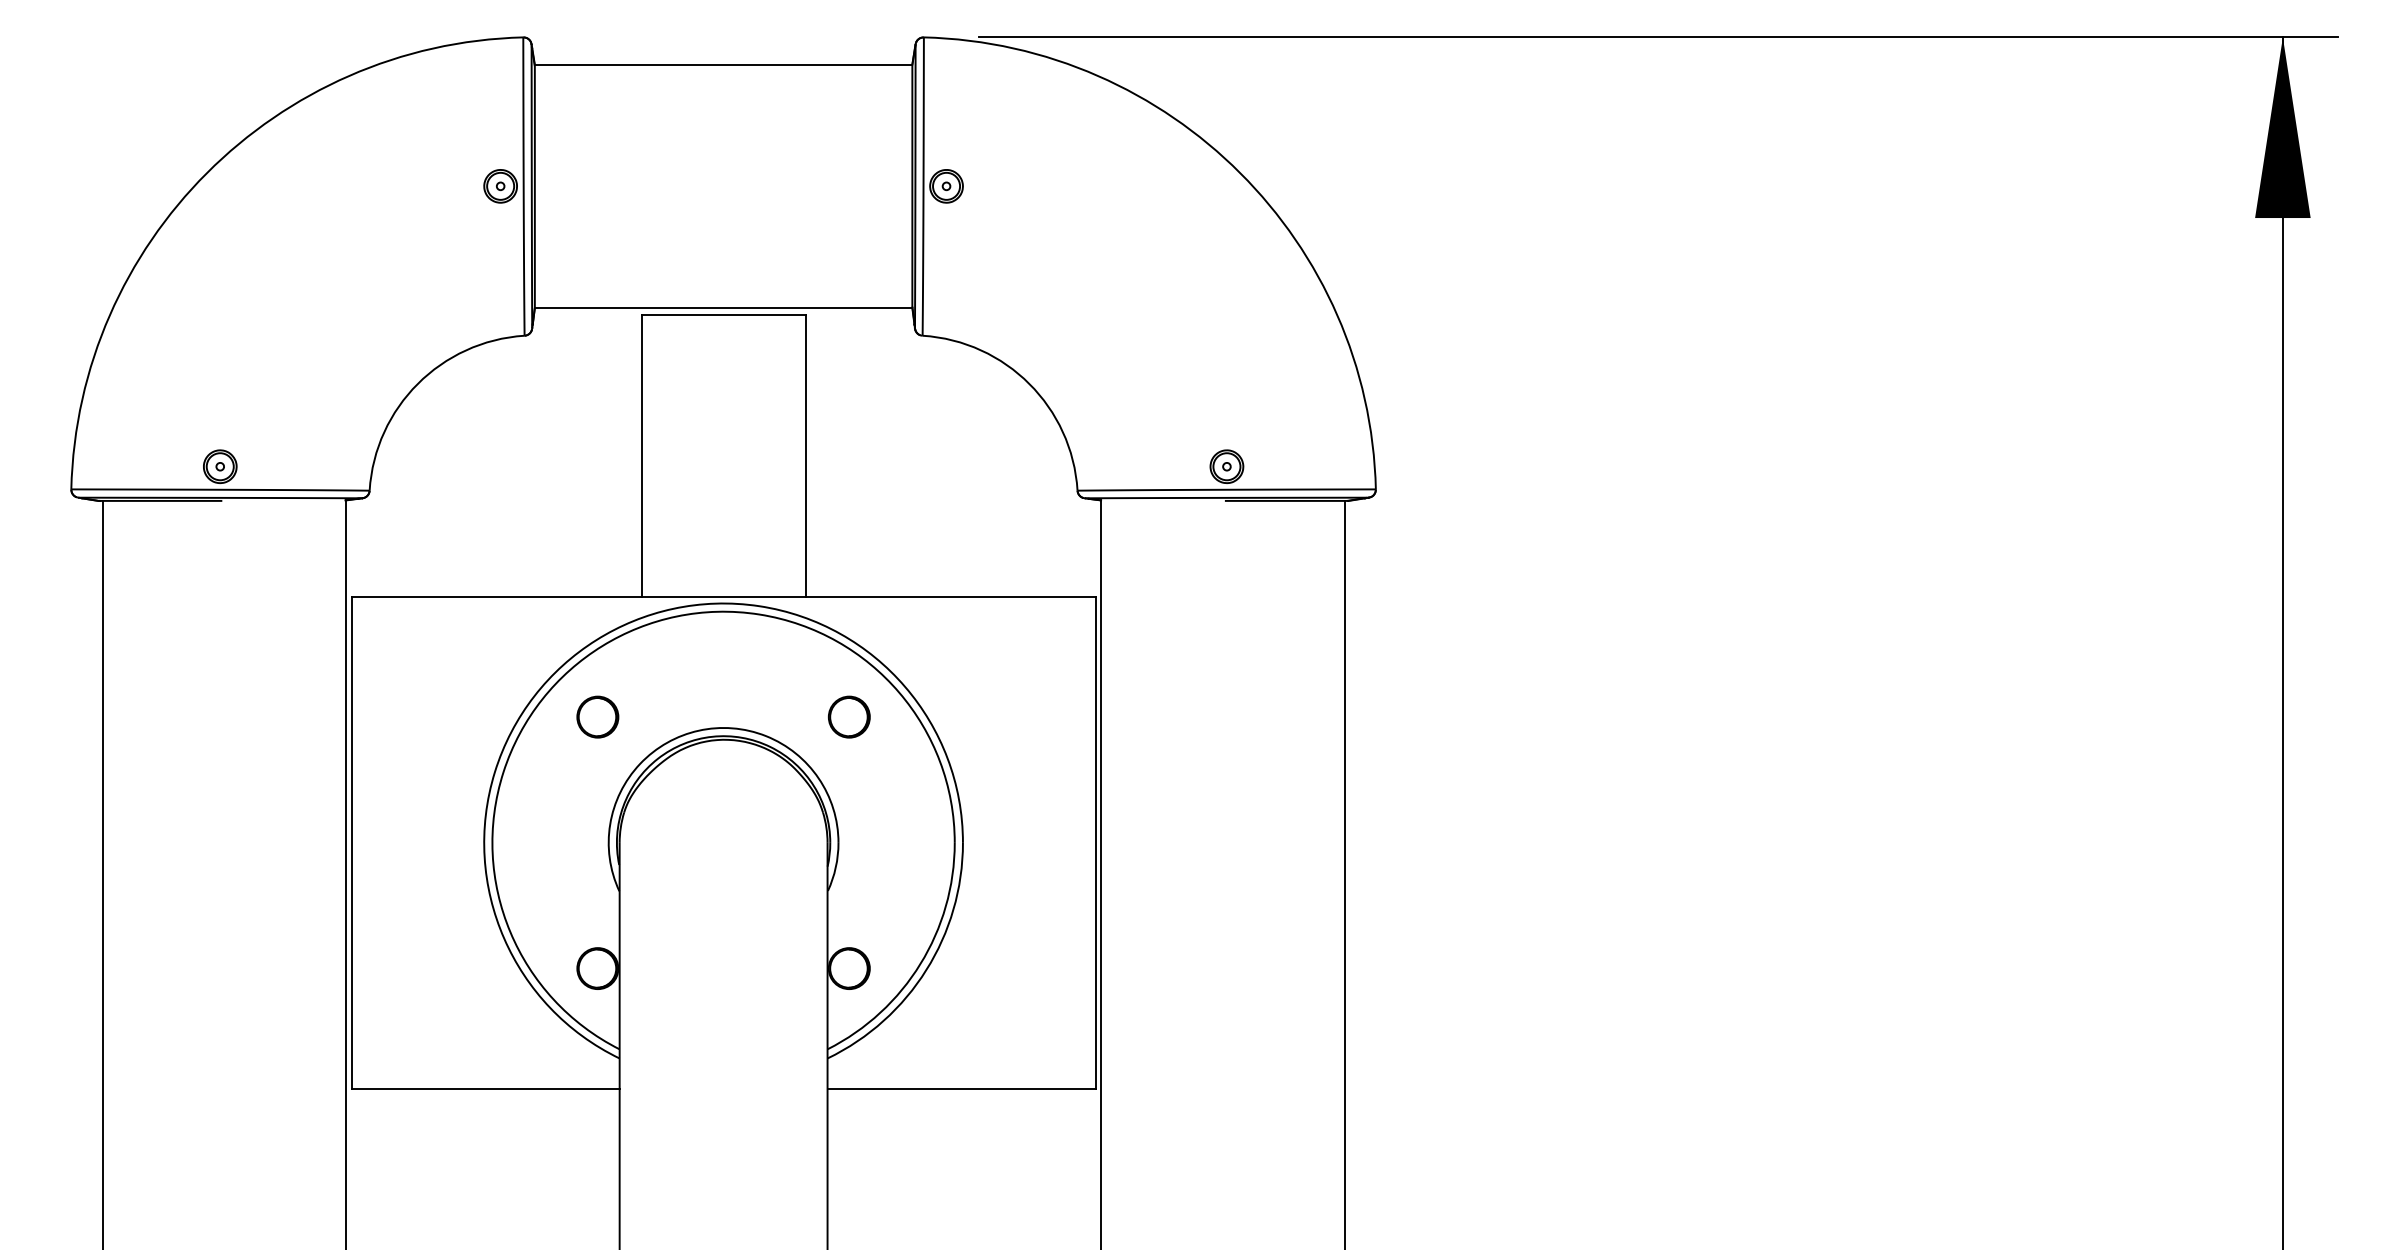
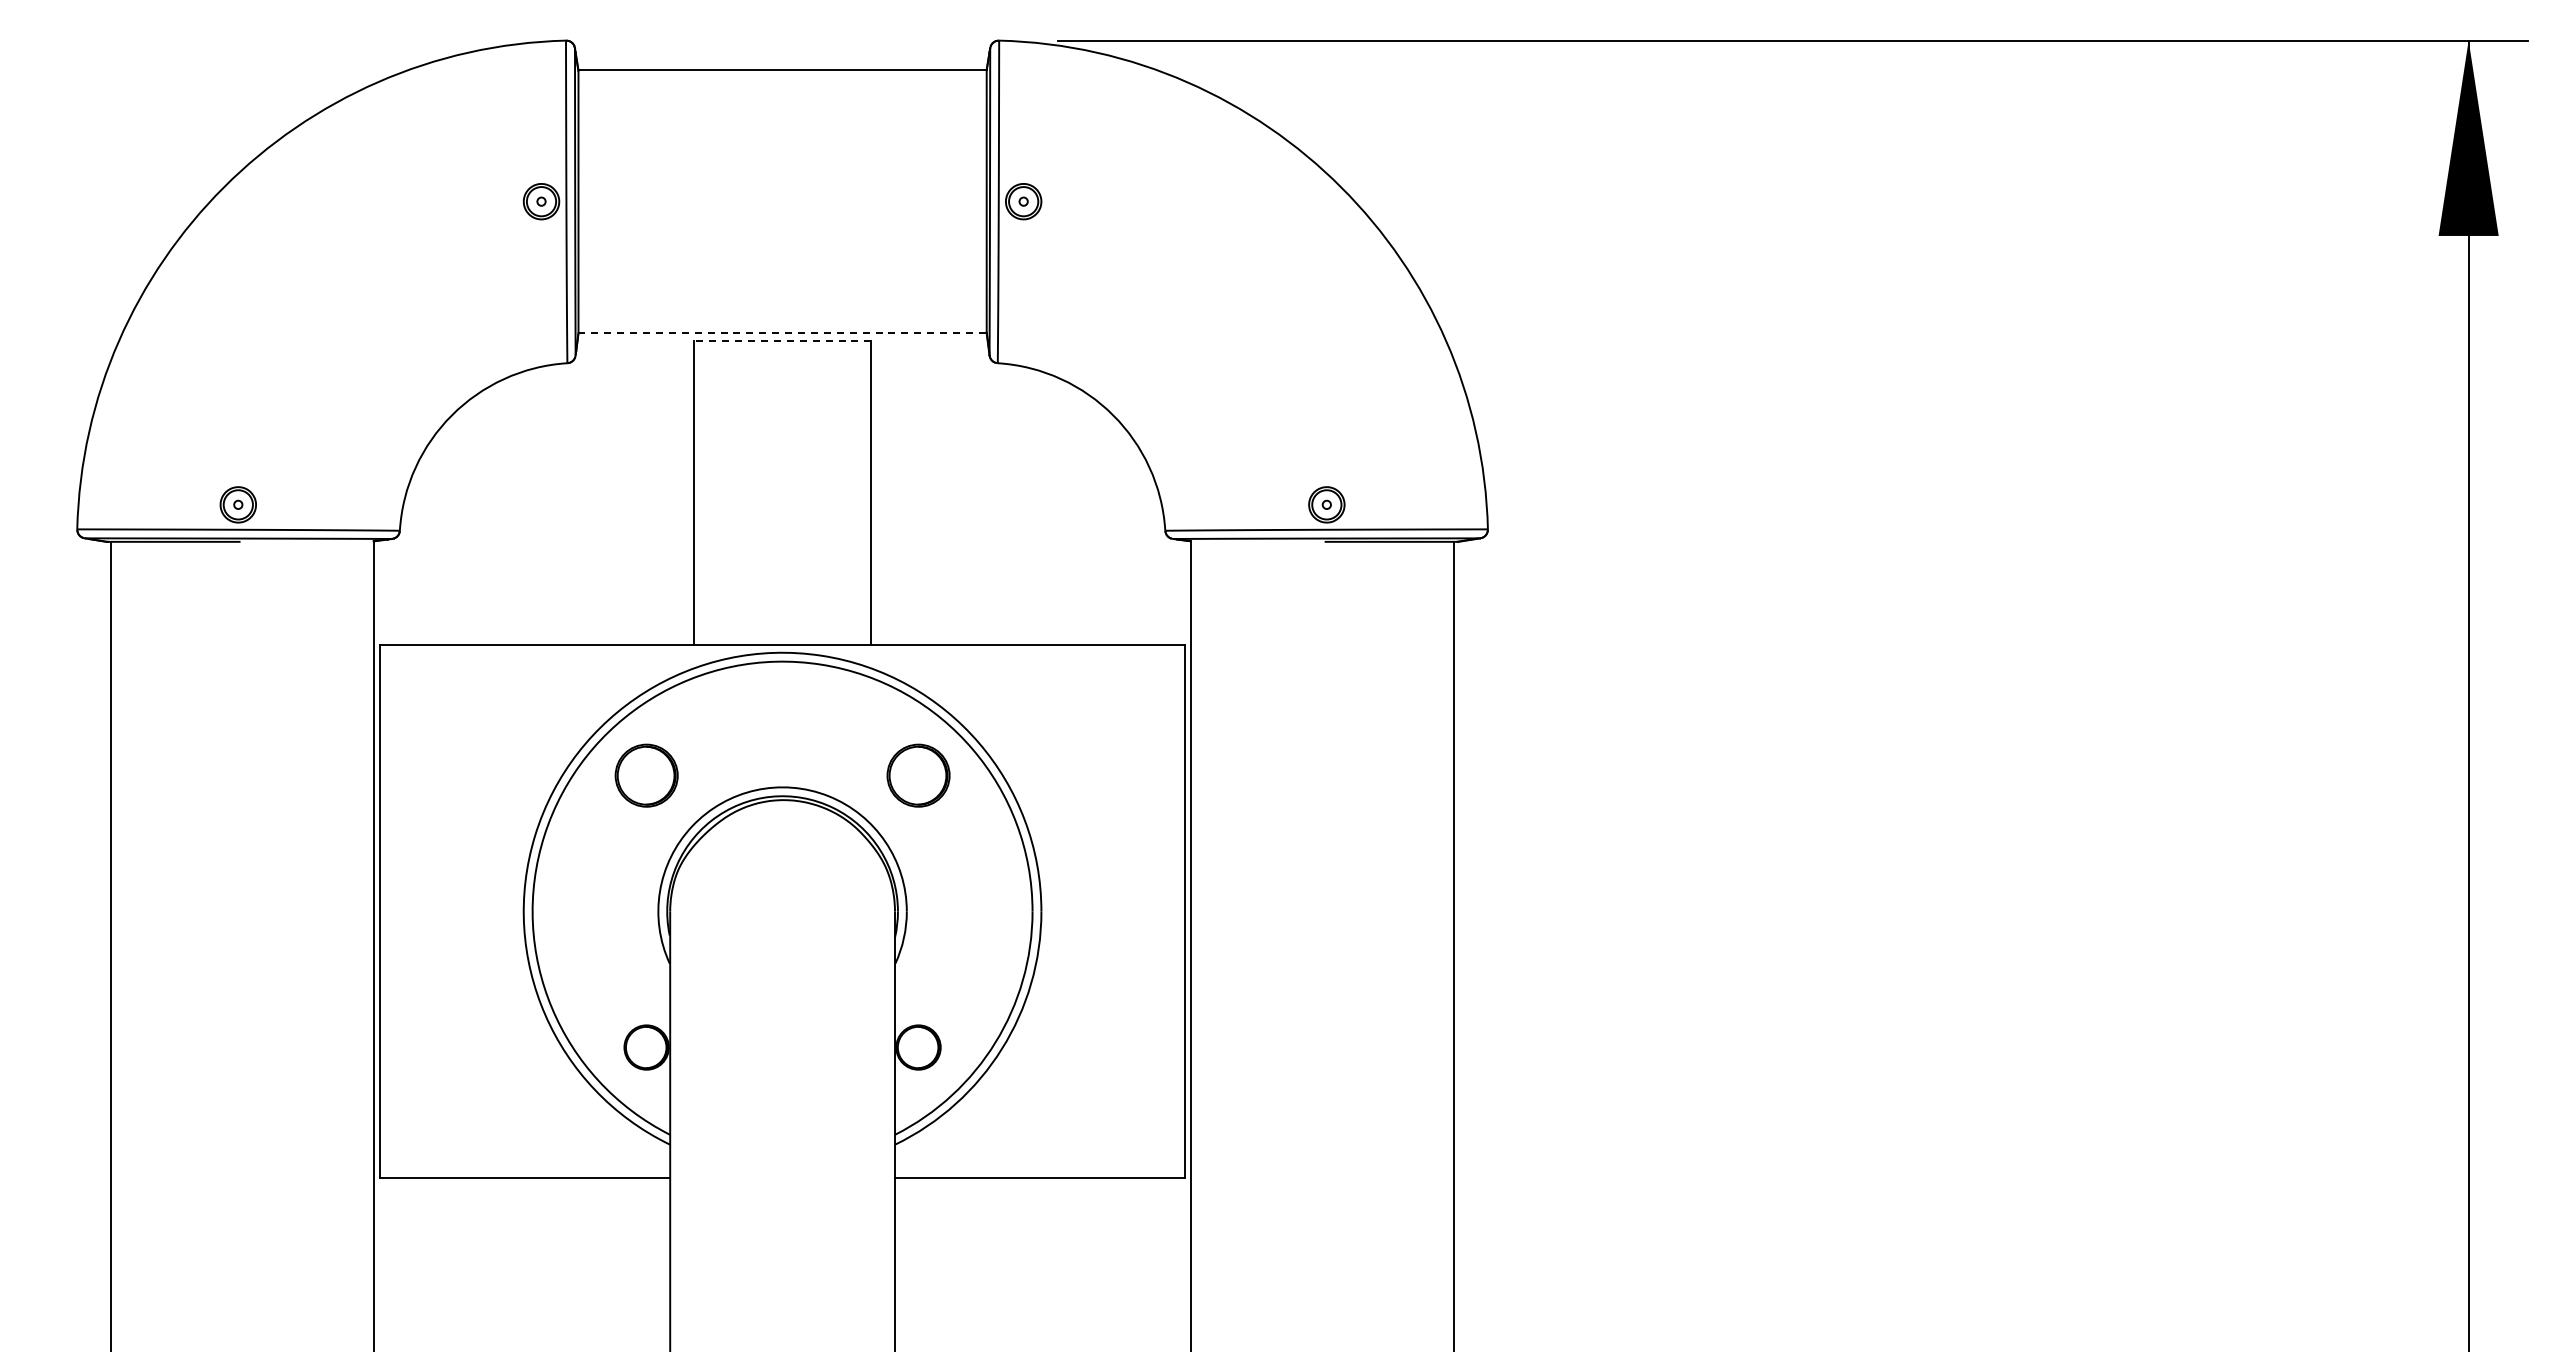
line: (724, 308) -> (783, 333), solid -> dashed
line: (723, 314) -> (782, 340), solid -> dashed
part: (597, 717) -> (646, 775), size x1.4
part: (849, 717) -> (918, 775), size x1.4

